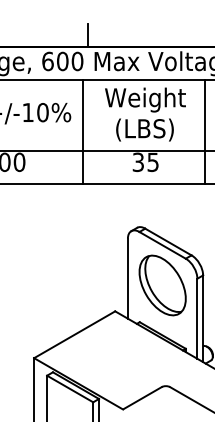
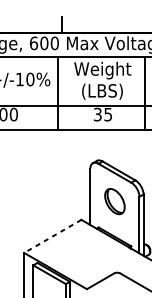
part: (162, 285) -> (114, 201), size x0.6
line: (74, 334) -> (52, 236), solid -> dashed

